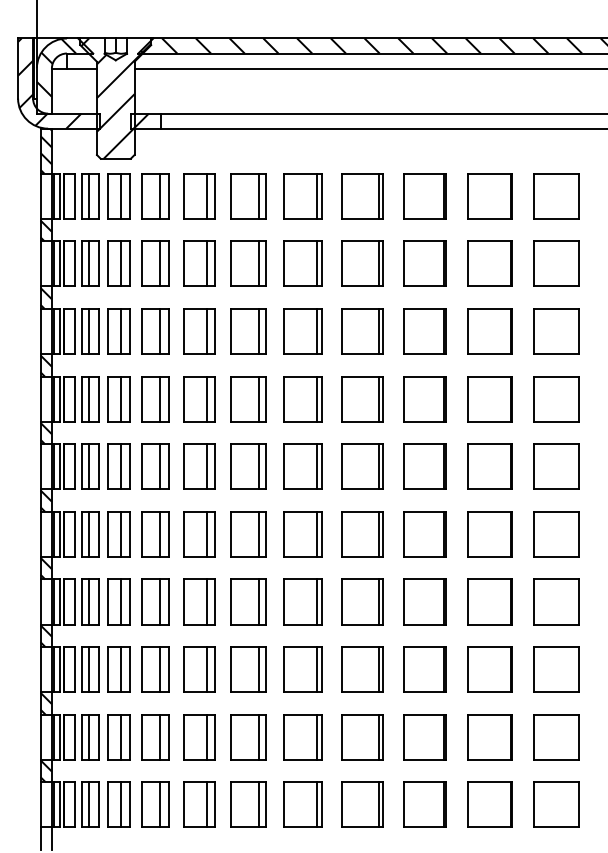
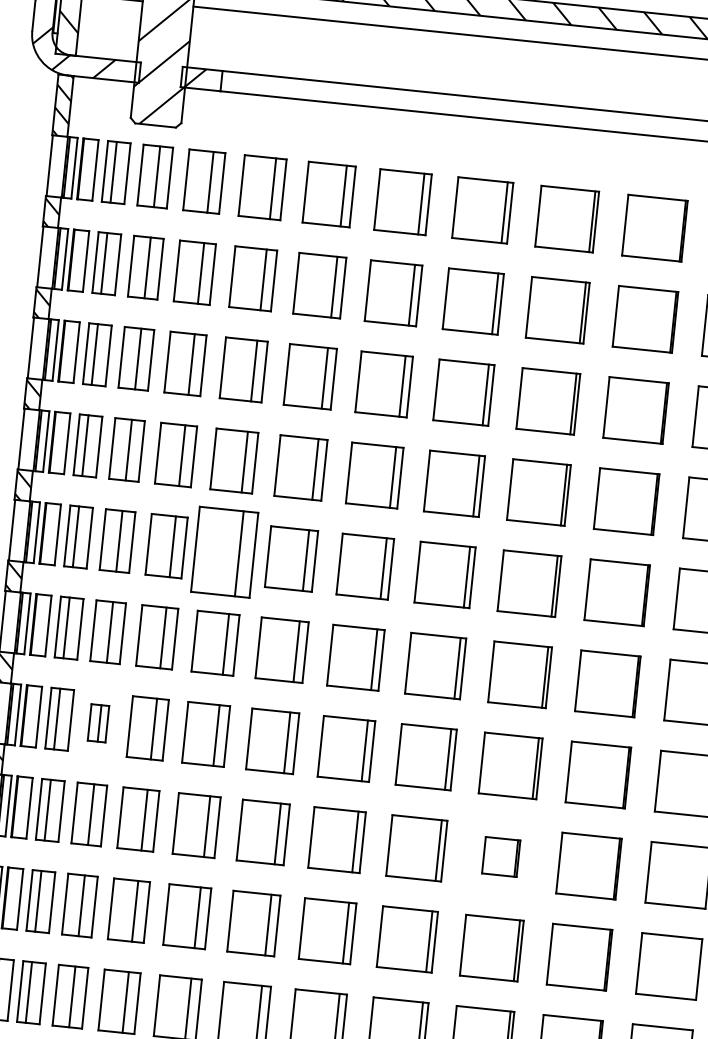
part: (199, 466) -> (225, 551), size x1.4
part: (118, 601) -> (97, 722), size x0.6
part: (424, 669) -> (500, 856), size x0.6

